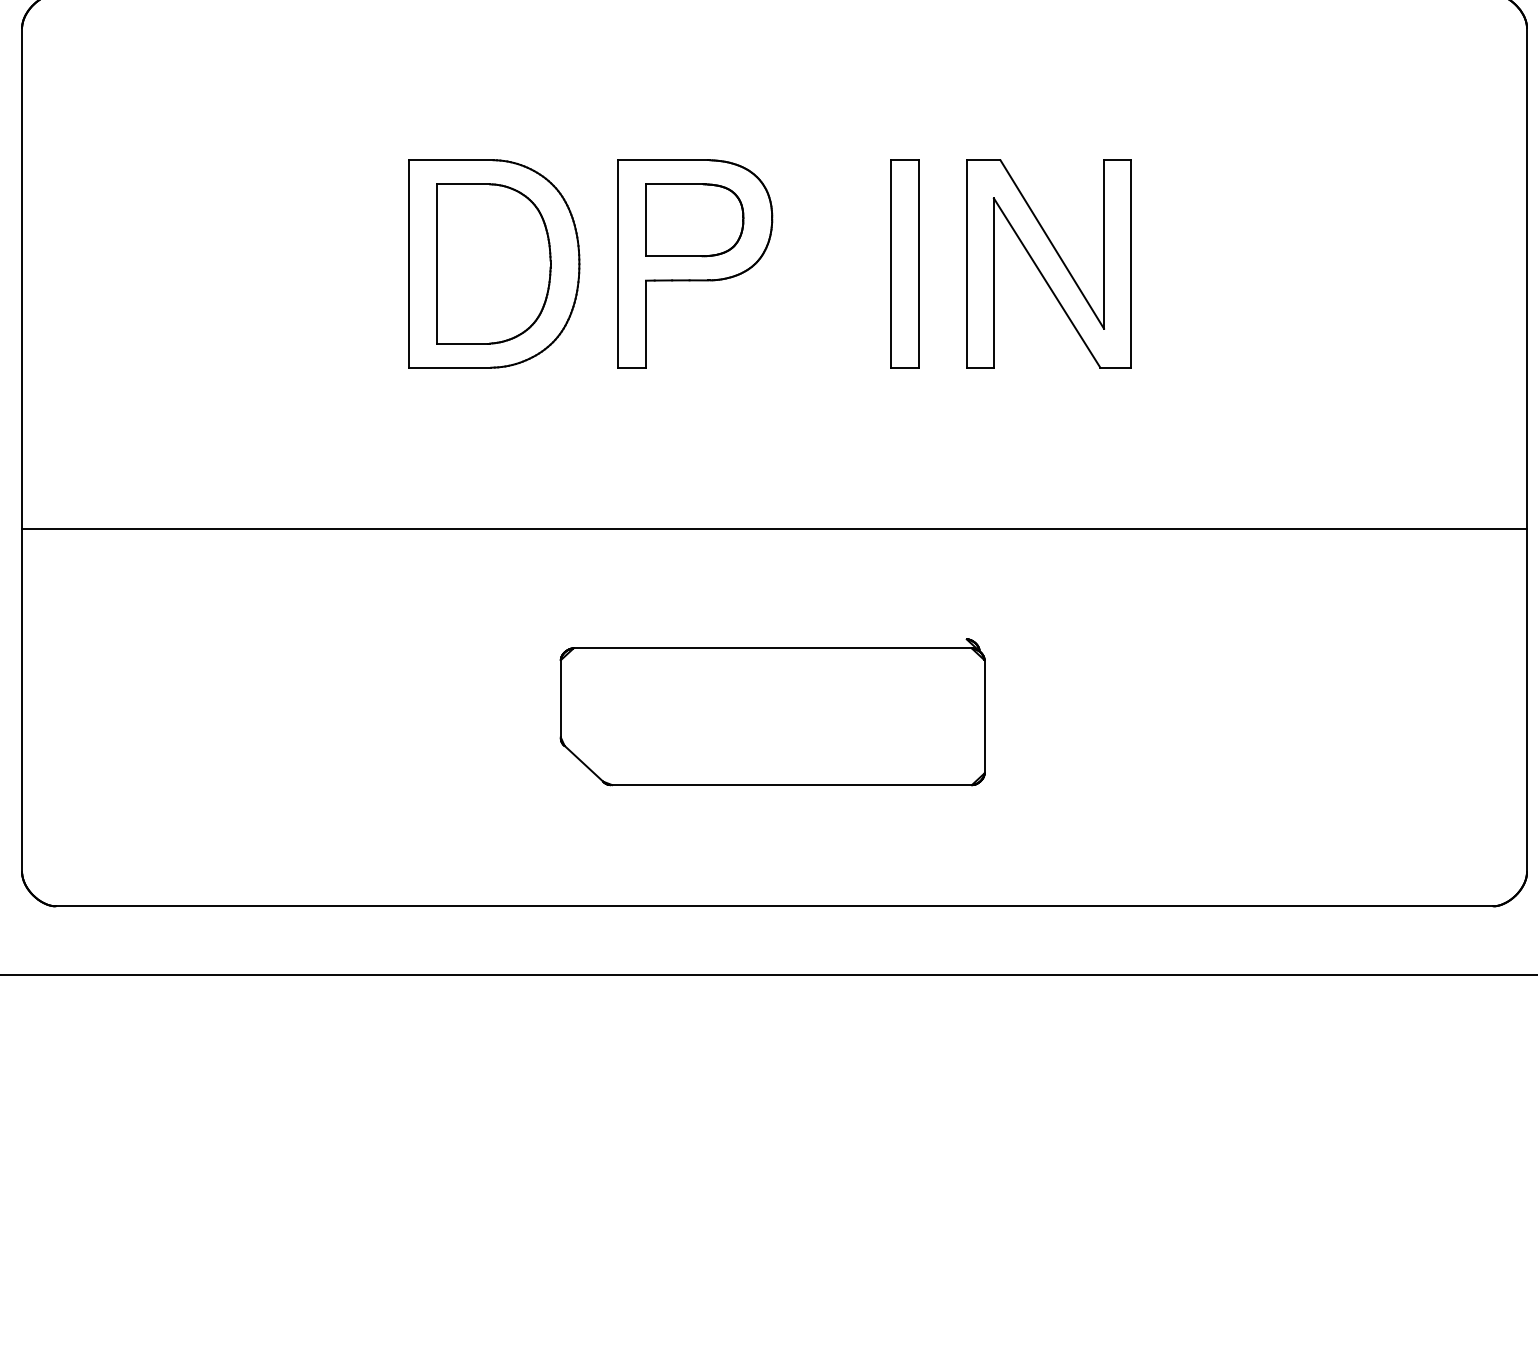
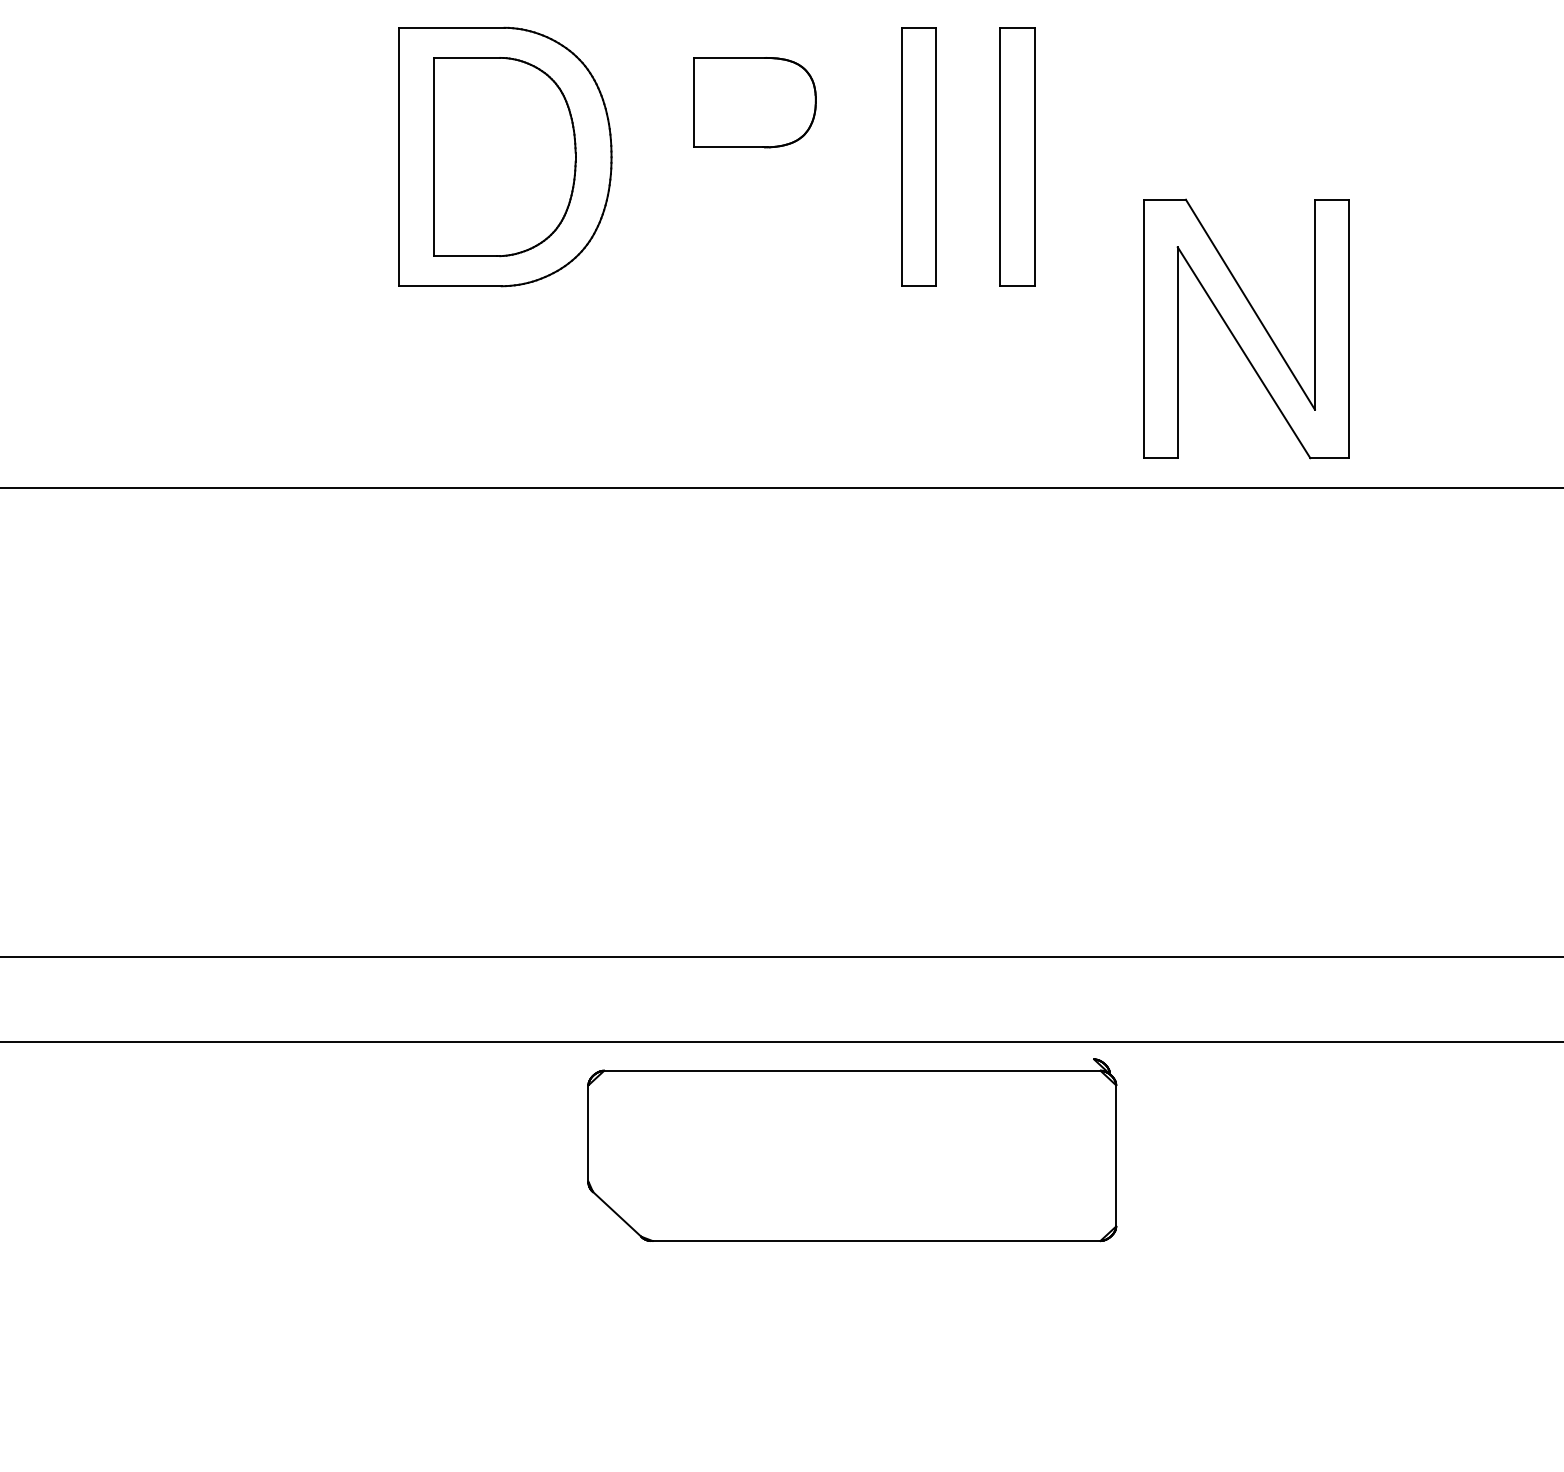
part: (695, 263) -> (756, 156), removed
part: (825, 263) -> (918, 156), added
part: (1048, 263) -> (1245, 328), moved
part: (772, 712) -> (852, 1150), moved

